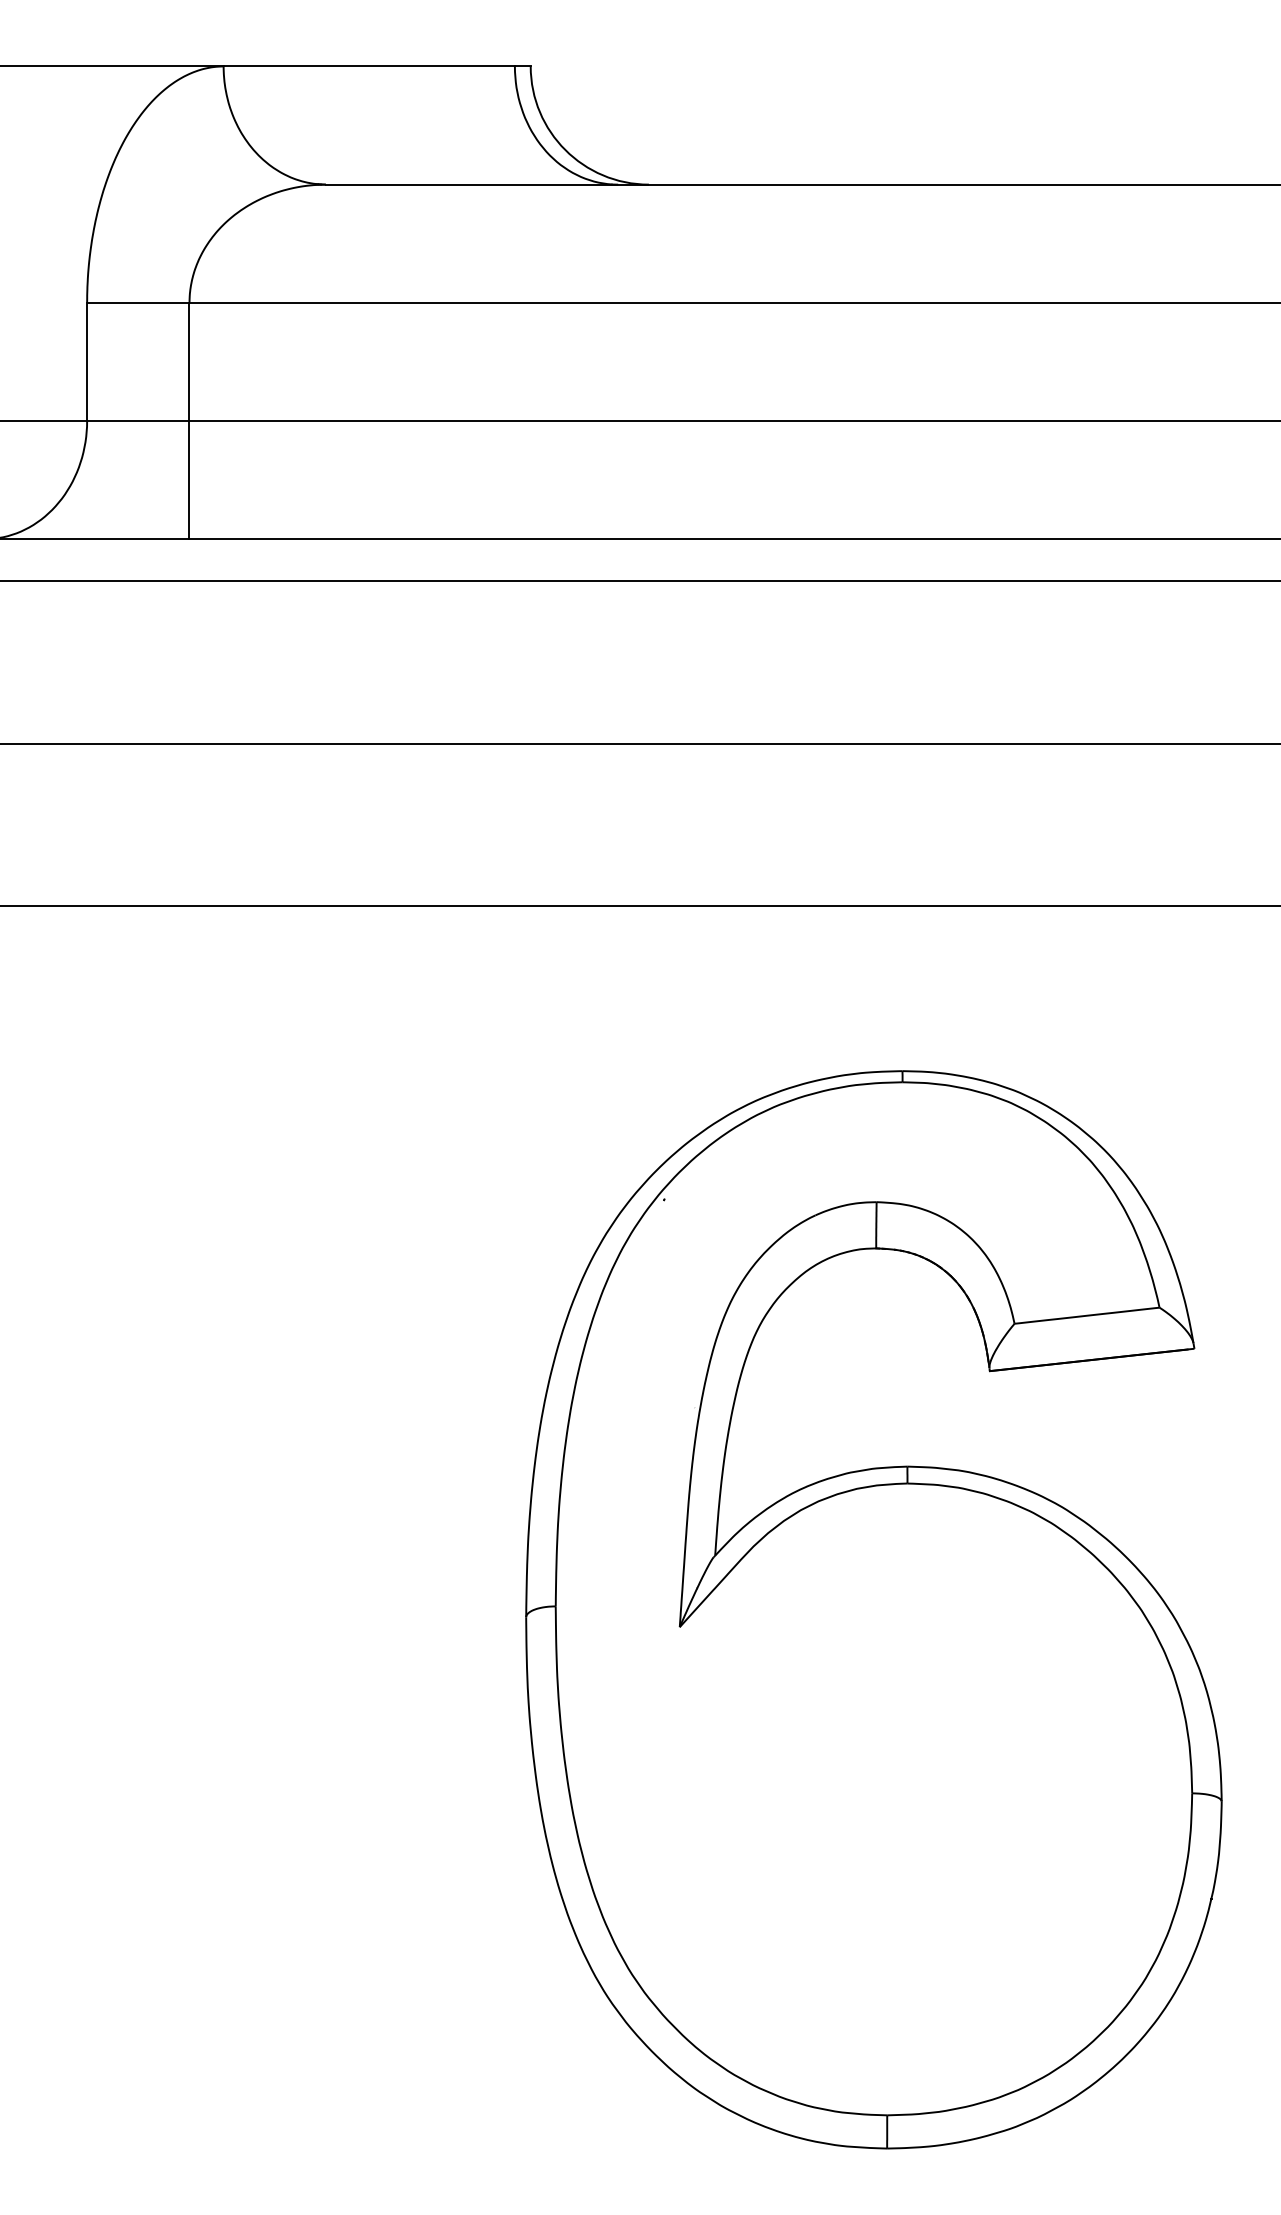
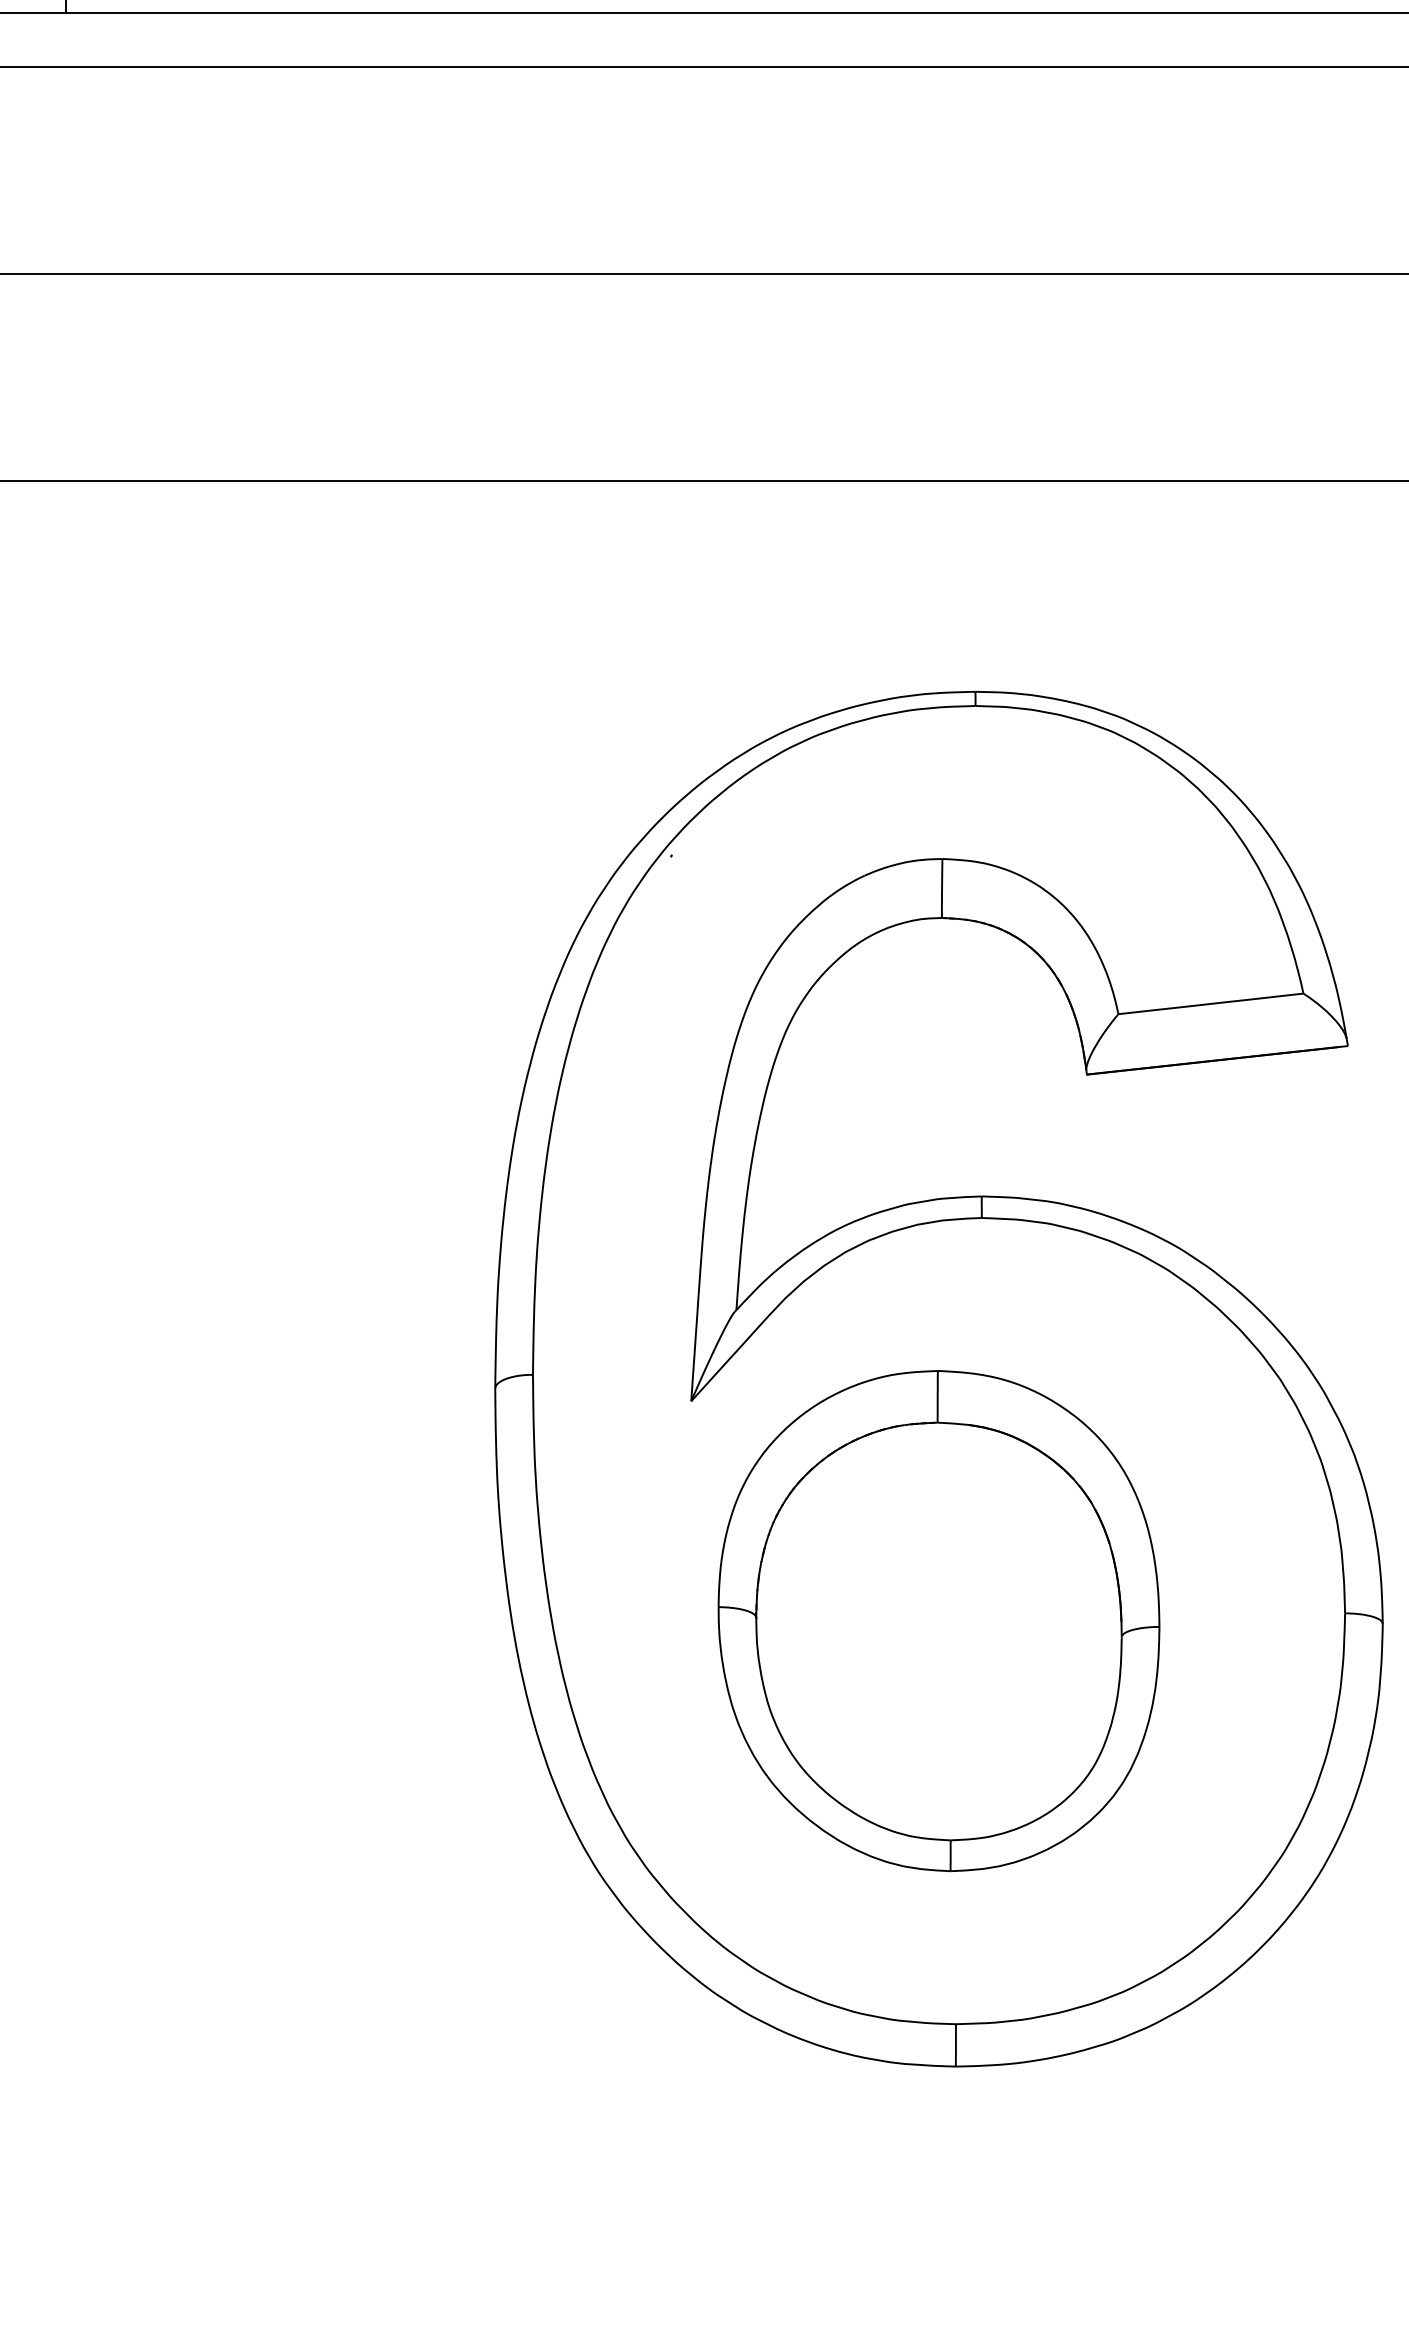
part: (873, 1799) -> (938, 1621), added

